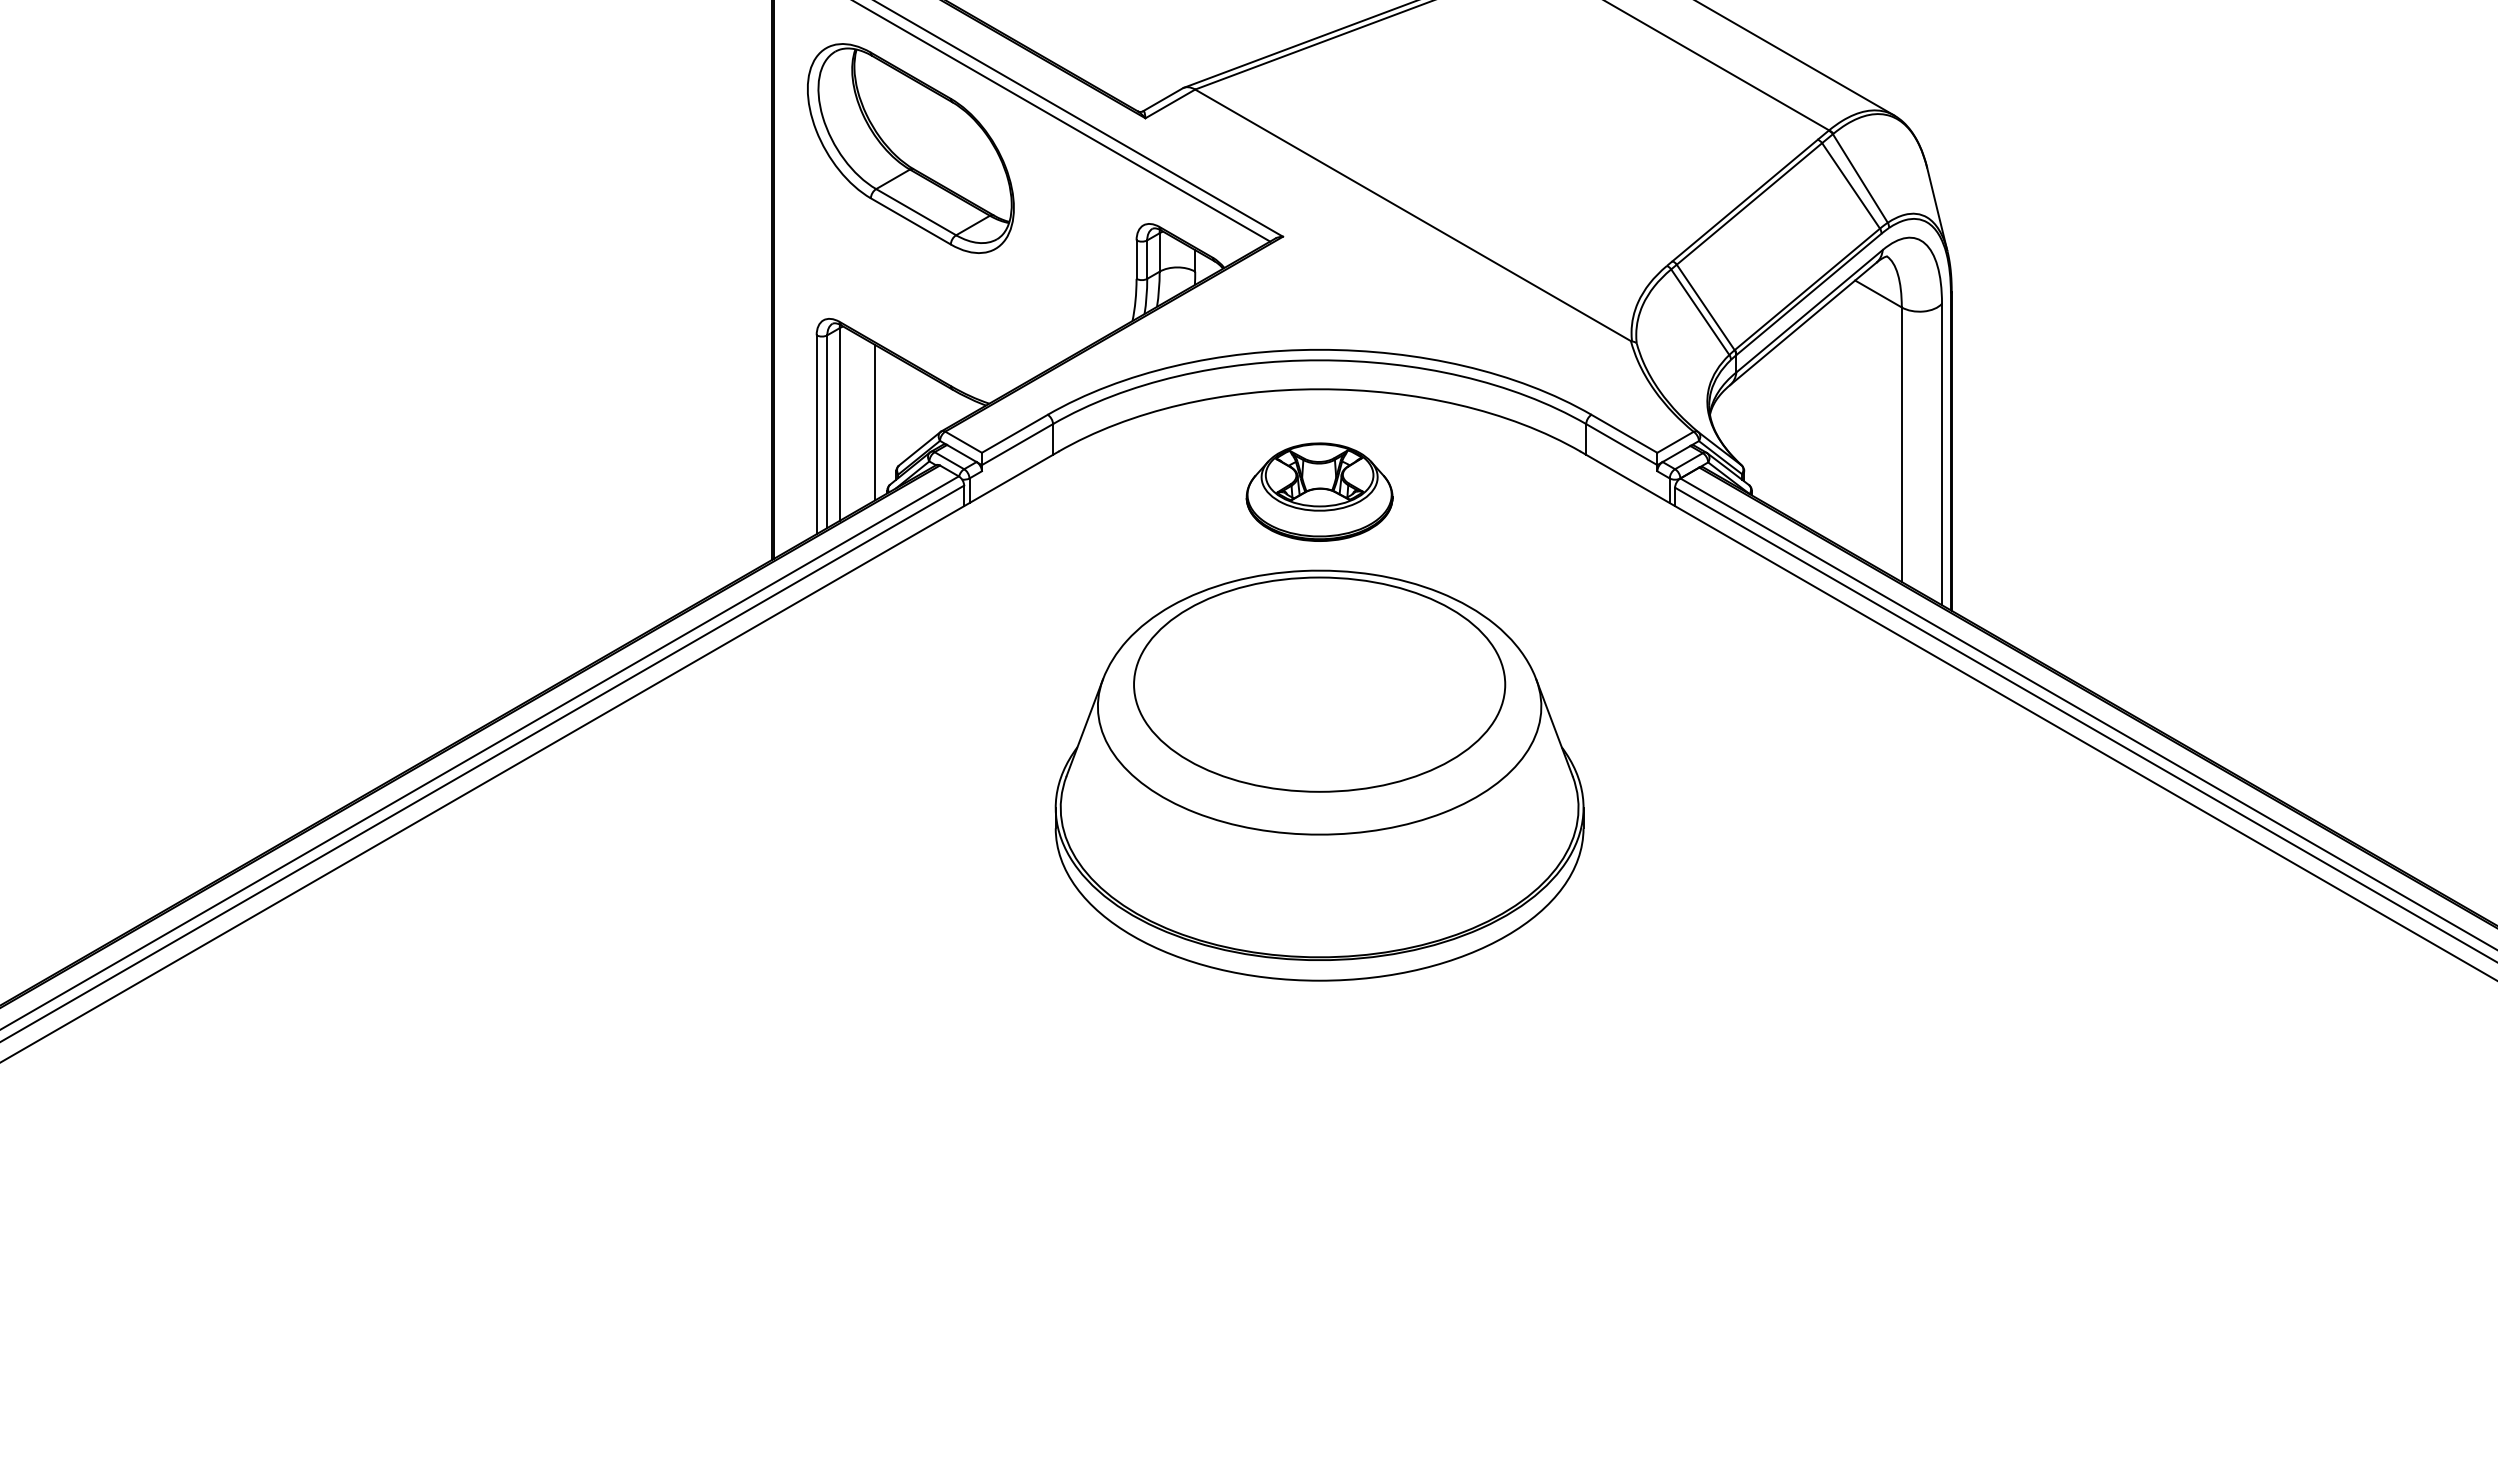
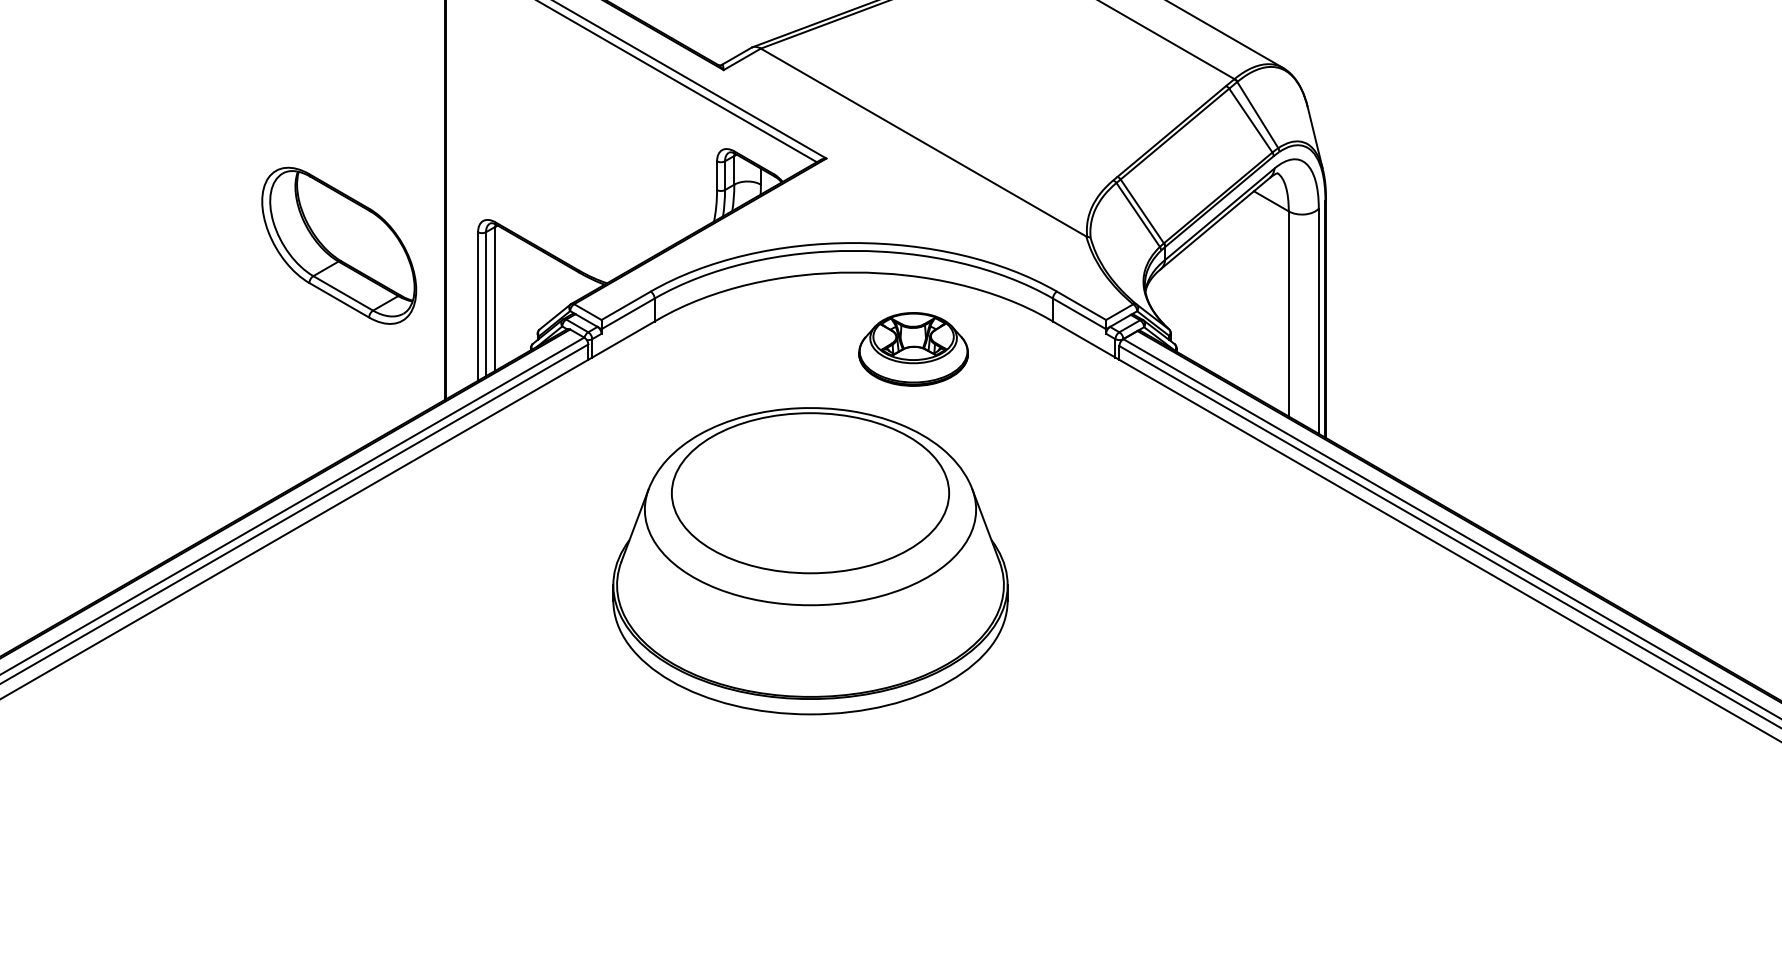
part: (910, 148) -> (338, 245), moved
line: (875, 422) -> (522, 297), removed
part: (1319, 491) -> (913, 348), moved
part: (1319, 775) -> (810, 561), moved

